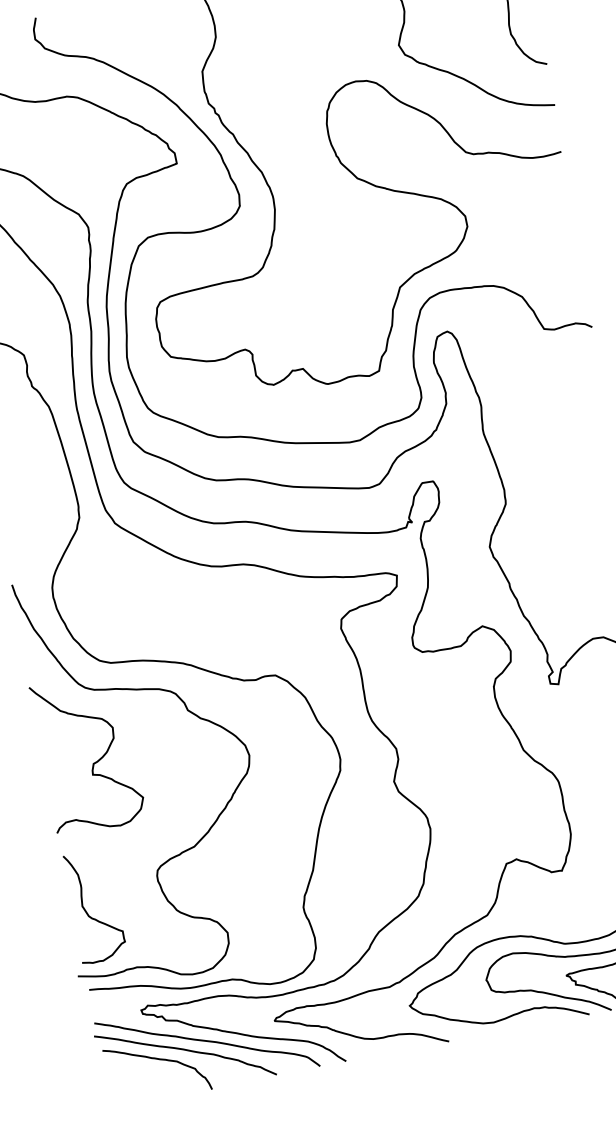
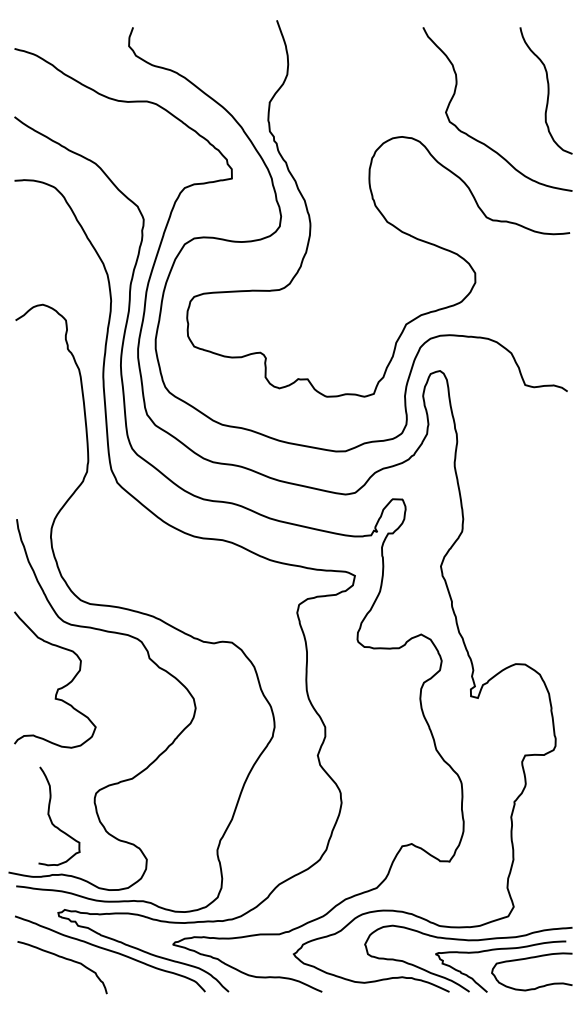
curve: (86, 910) -> (51, 818), moved
curve: (187, 1051) -> (91, 956), removed

